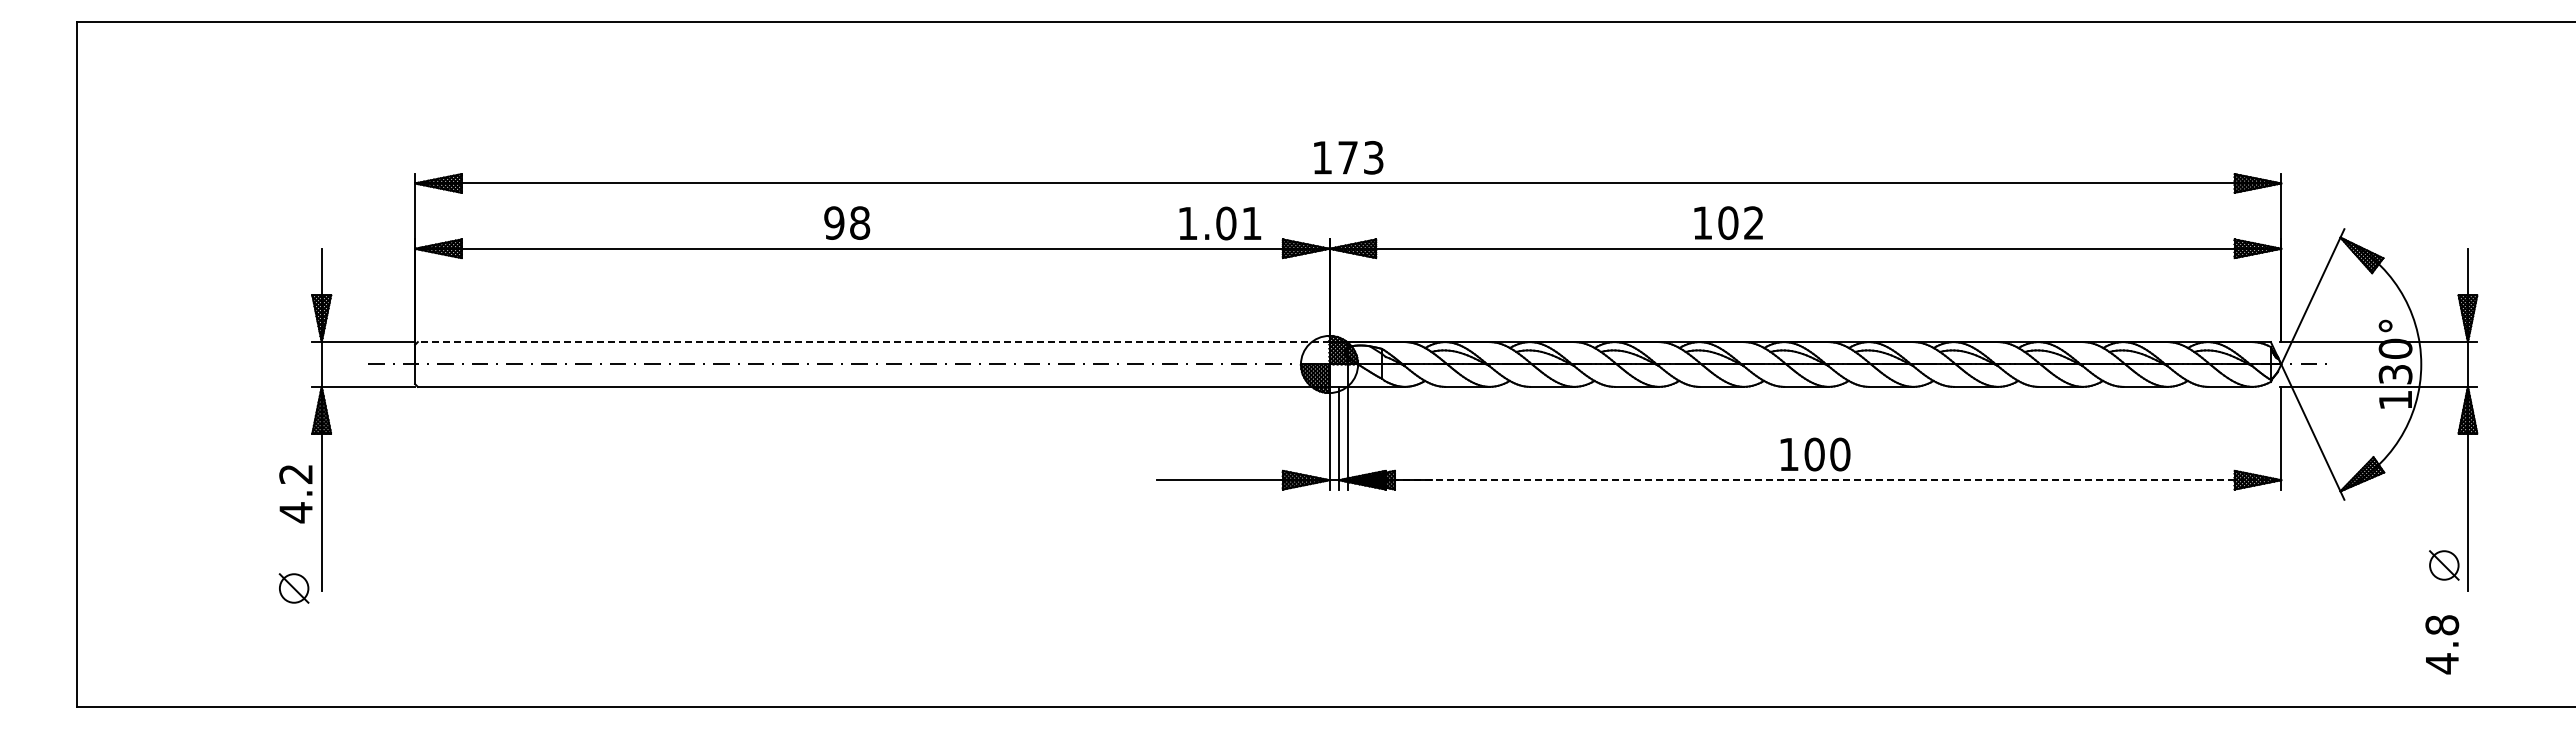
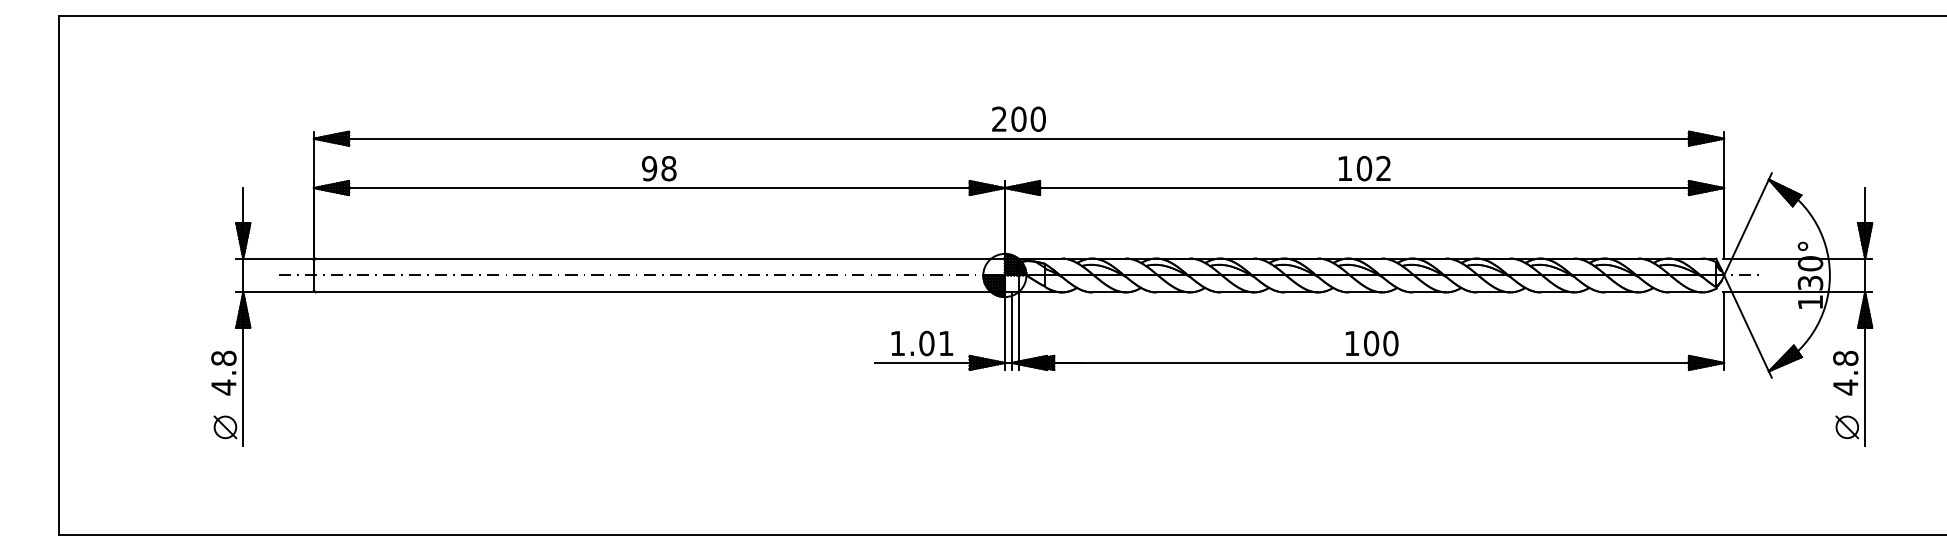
text: (1347, 157) -> (1018, 119), 173 -> 200
text: (847, 222) -> (659, 168), moved
text: (1728, 222) -> (1364, 168), moved
text: (1220, 223) -> (922, 343), moved
line: (873, 342) -> (660, 258), dashed -> solid
text: (295, 474) -> (223, 358), 4.2 -> 4.8
line: (1814, 480) -> (1371, 363), dashed -> solid
part: (293, 588) -> (224, 427), moved
text: (2442, 644) -> (1845, 372), moved

